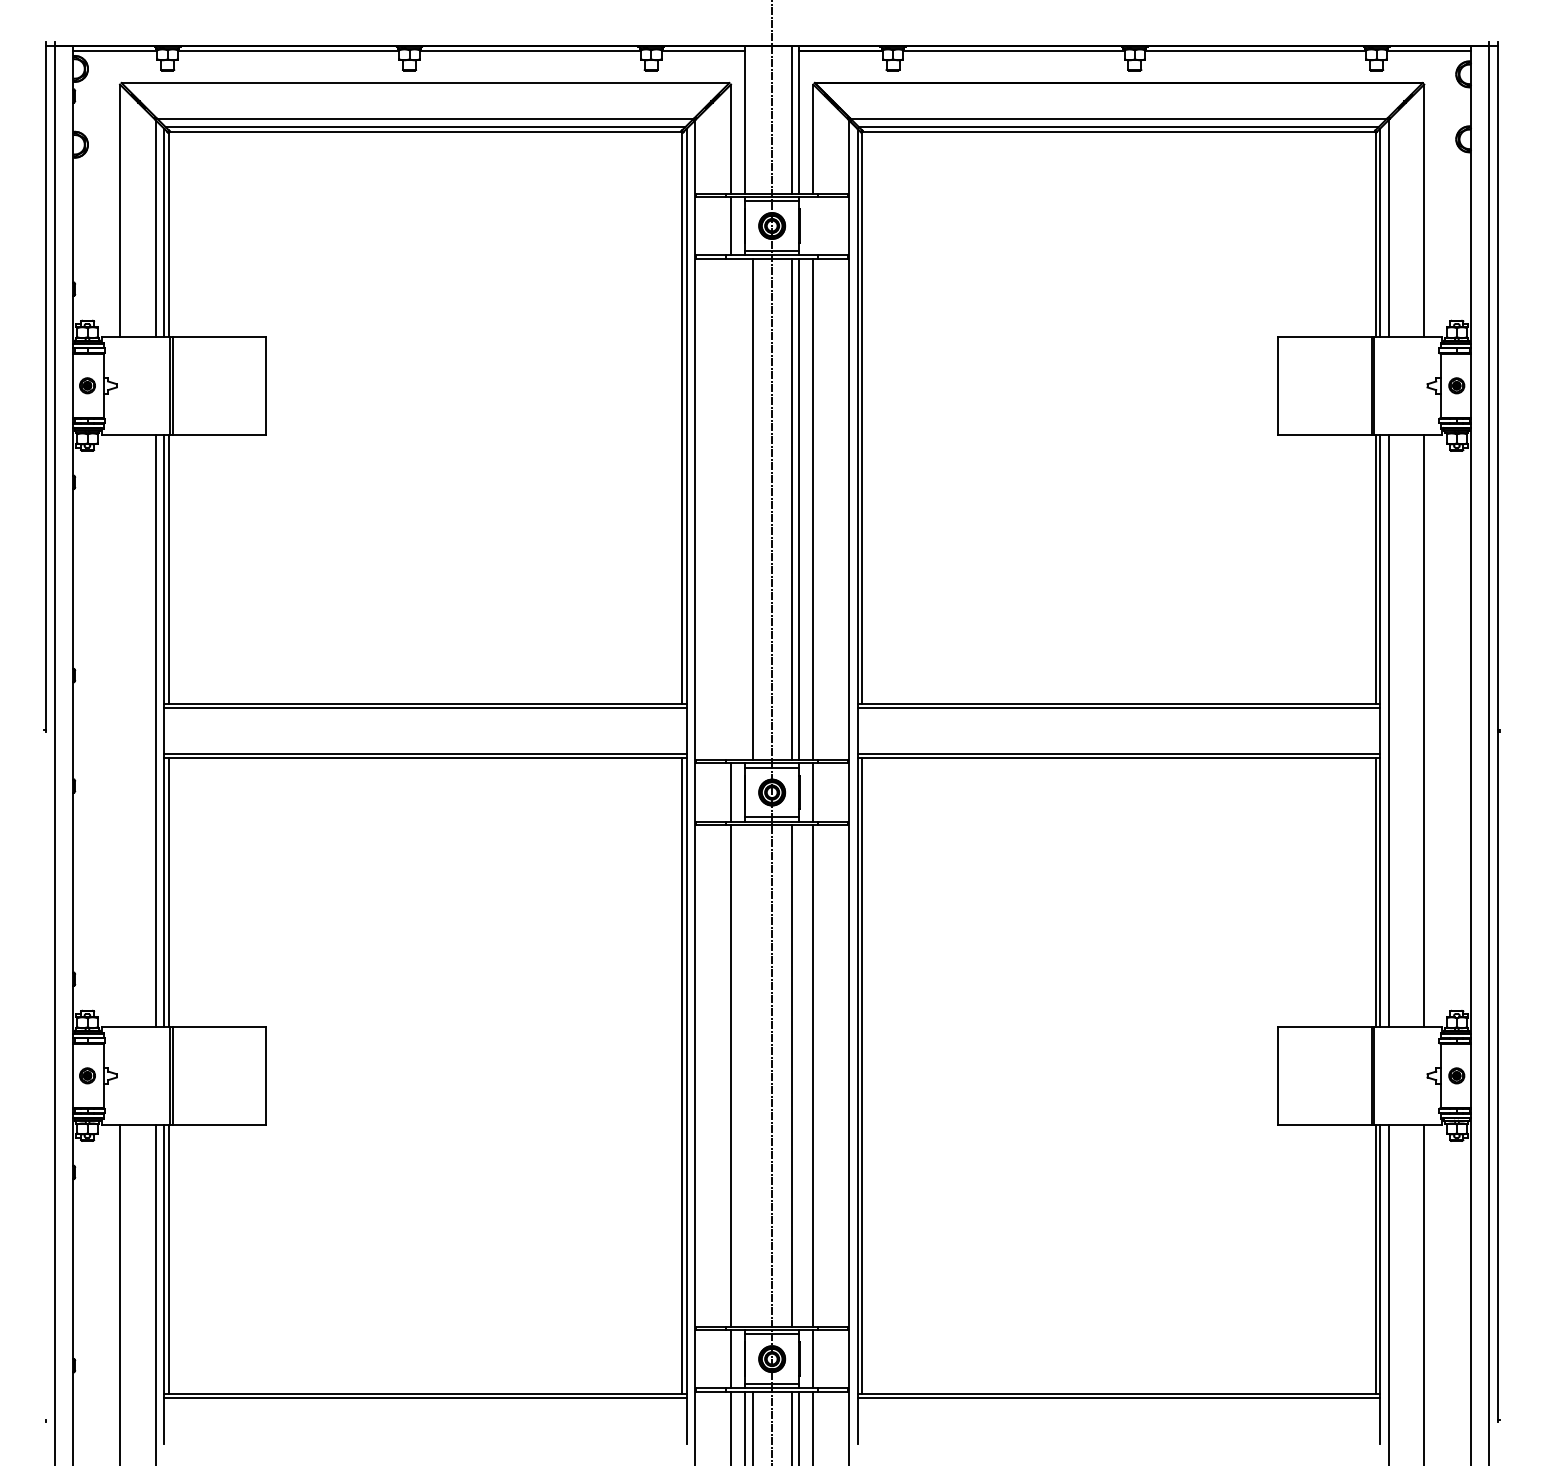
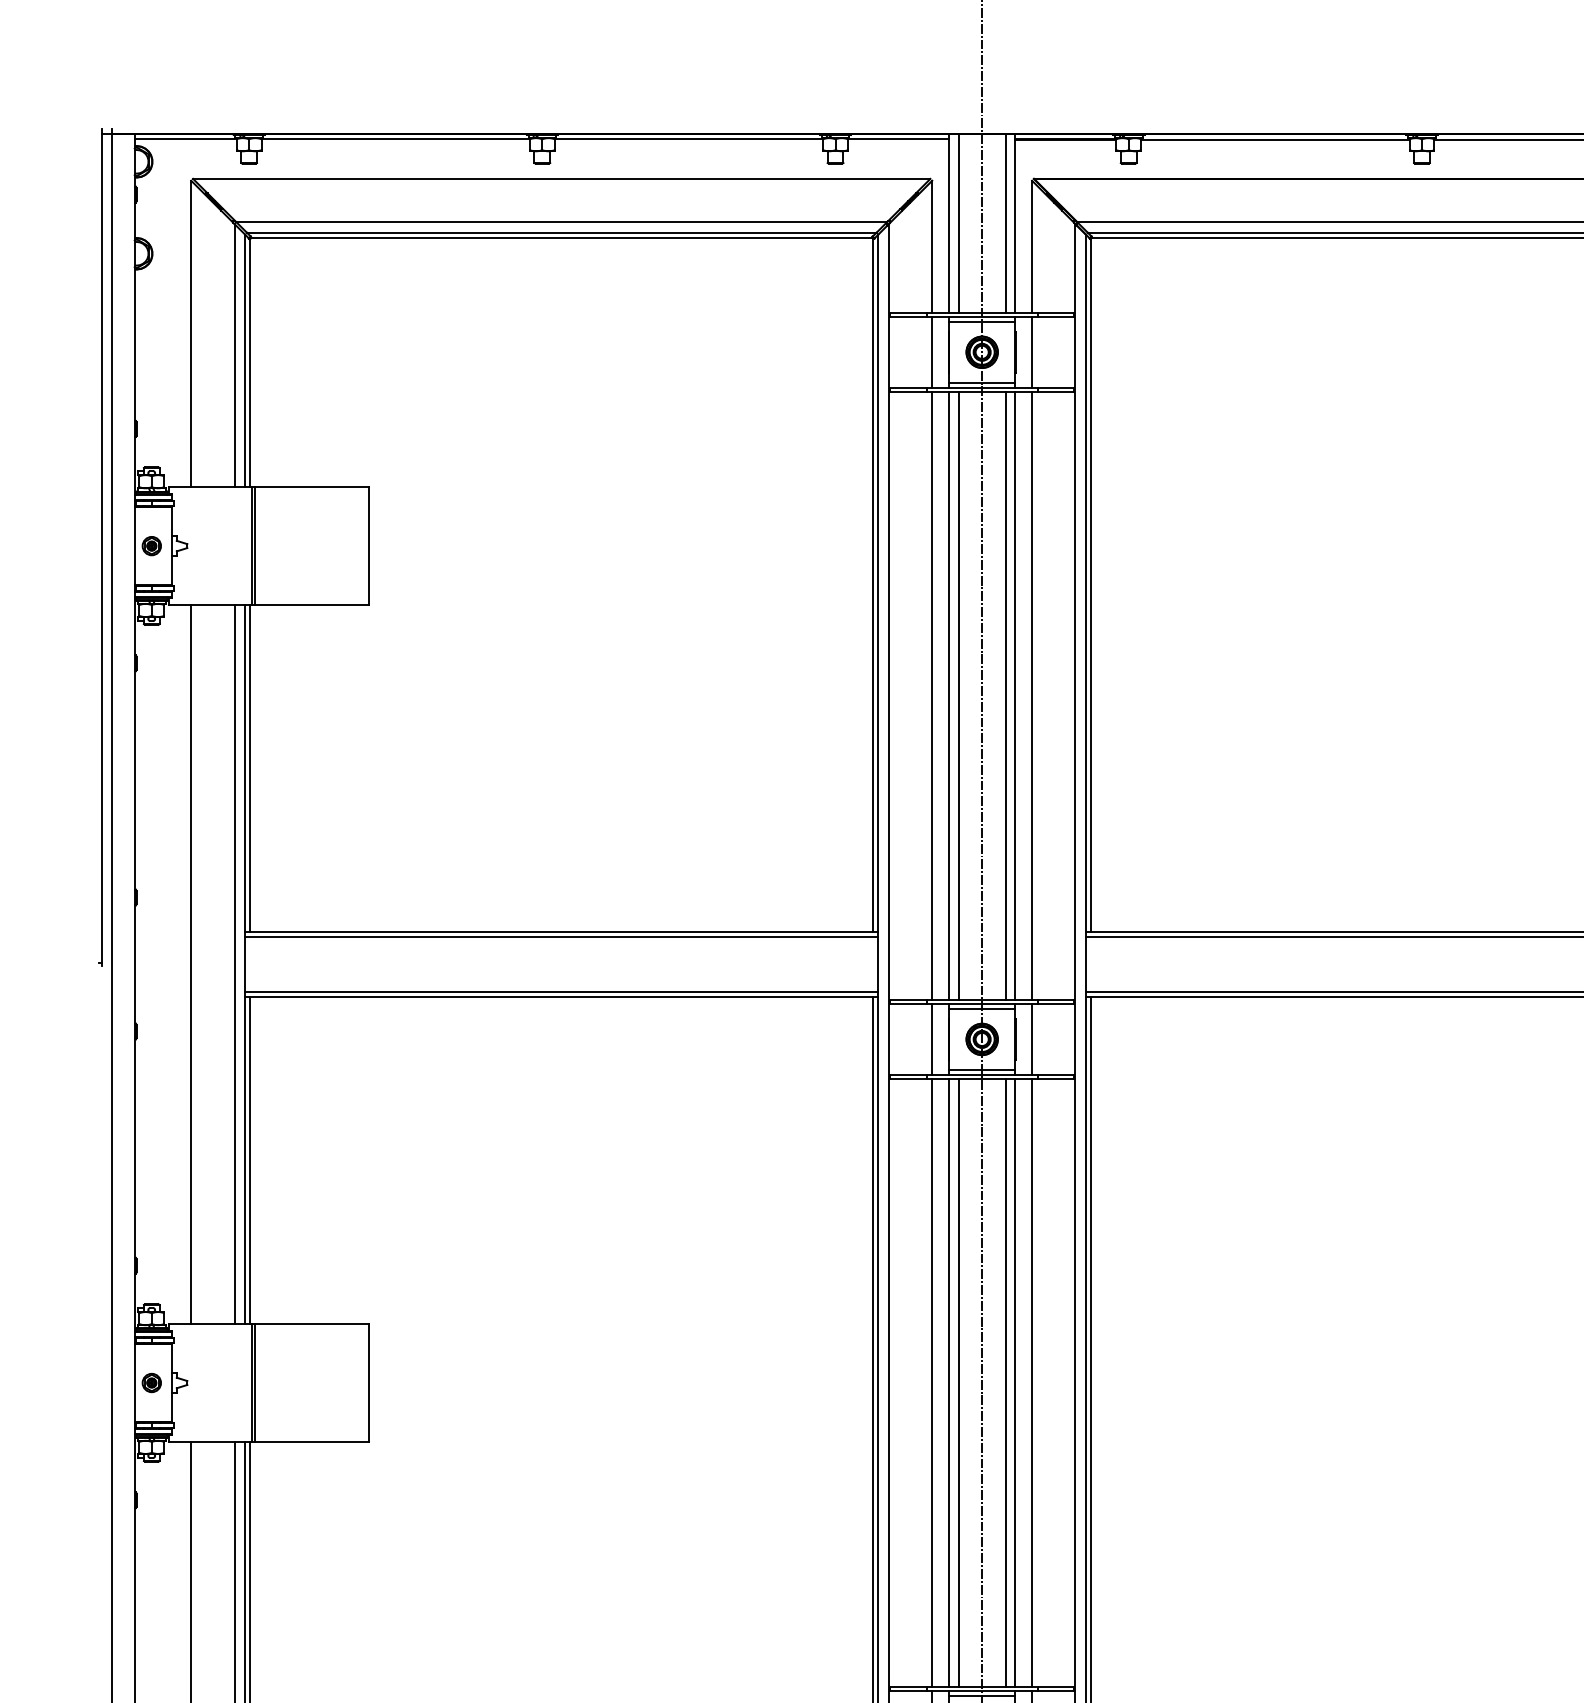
line: (752, 119) -> (958, 223), added
line: (813, 225) -> (1032, 351), added
line: (731, 509) -> (932, 696), added
line: (745, 509) -> (949, 696), added
line: (120, 730) -> (191, 964), added
line: (745, 1075) -> (949, 1382), added
line: (752, 1075) -> (958, 1382), added
line: (799, 1075) -> (1015, 1382), added

